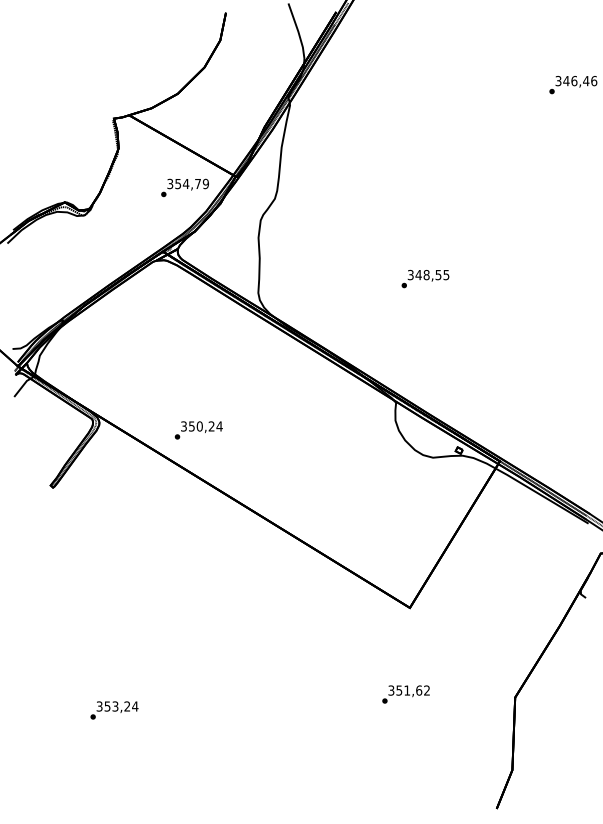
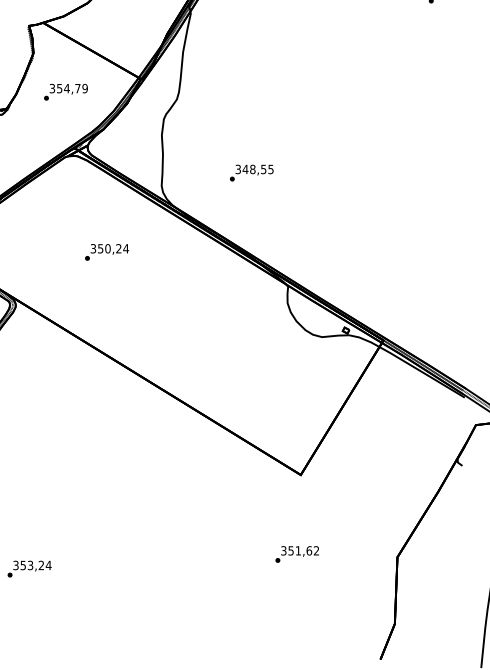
text: (184, 187) -> (65, 91), moved
text: (425, 278) -> (251, 172), moved
text: (198, 430) -> (106, 252), moved

